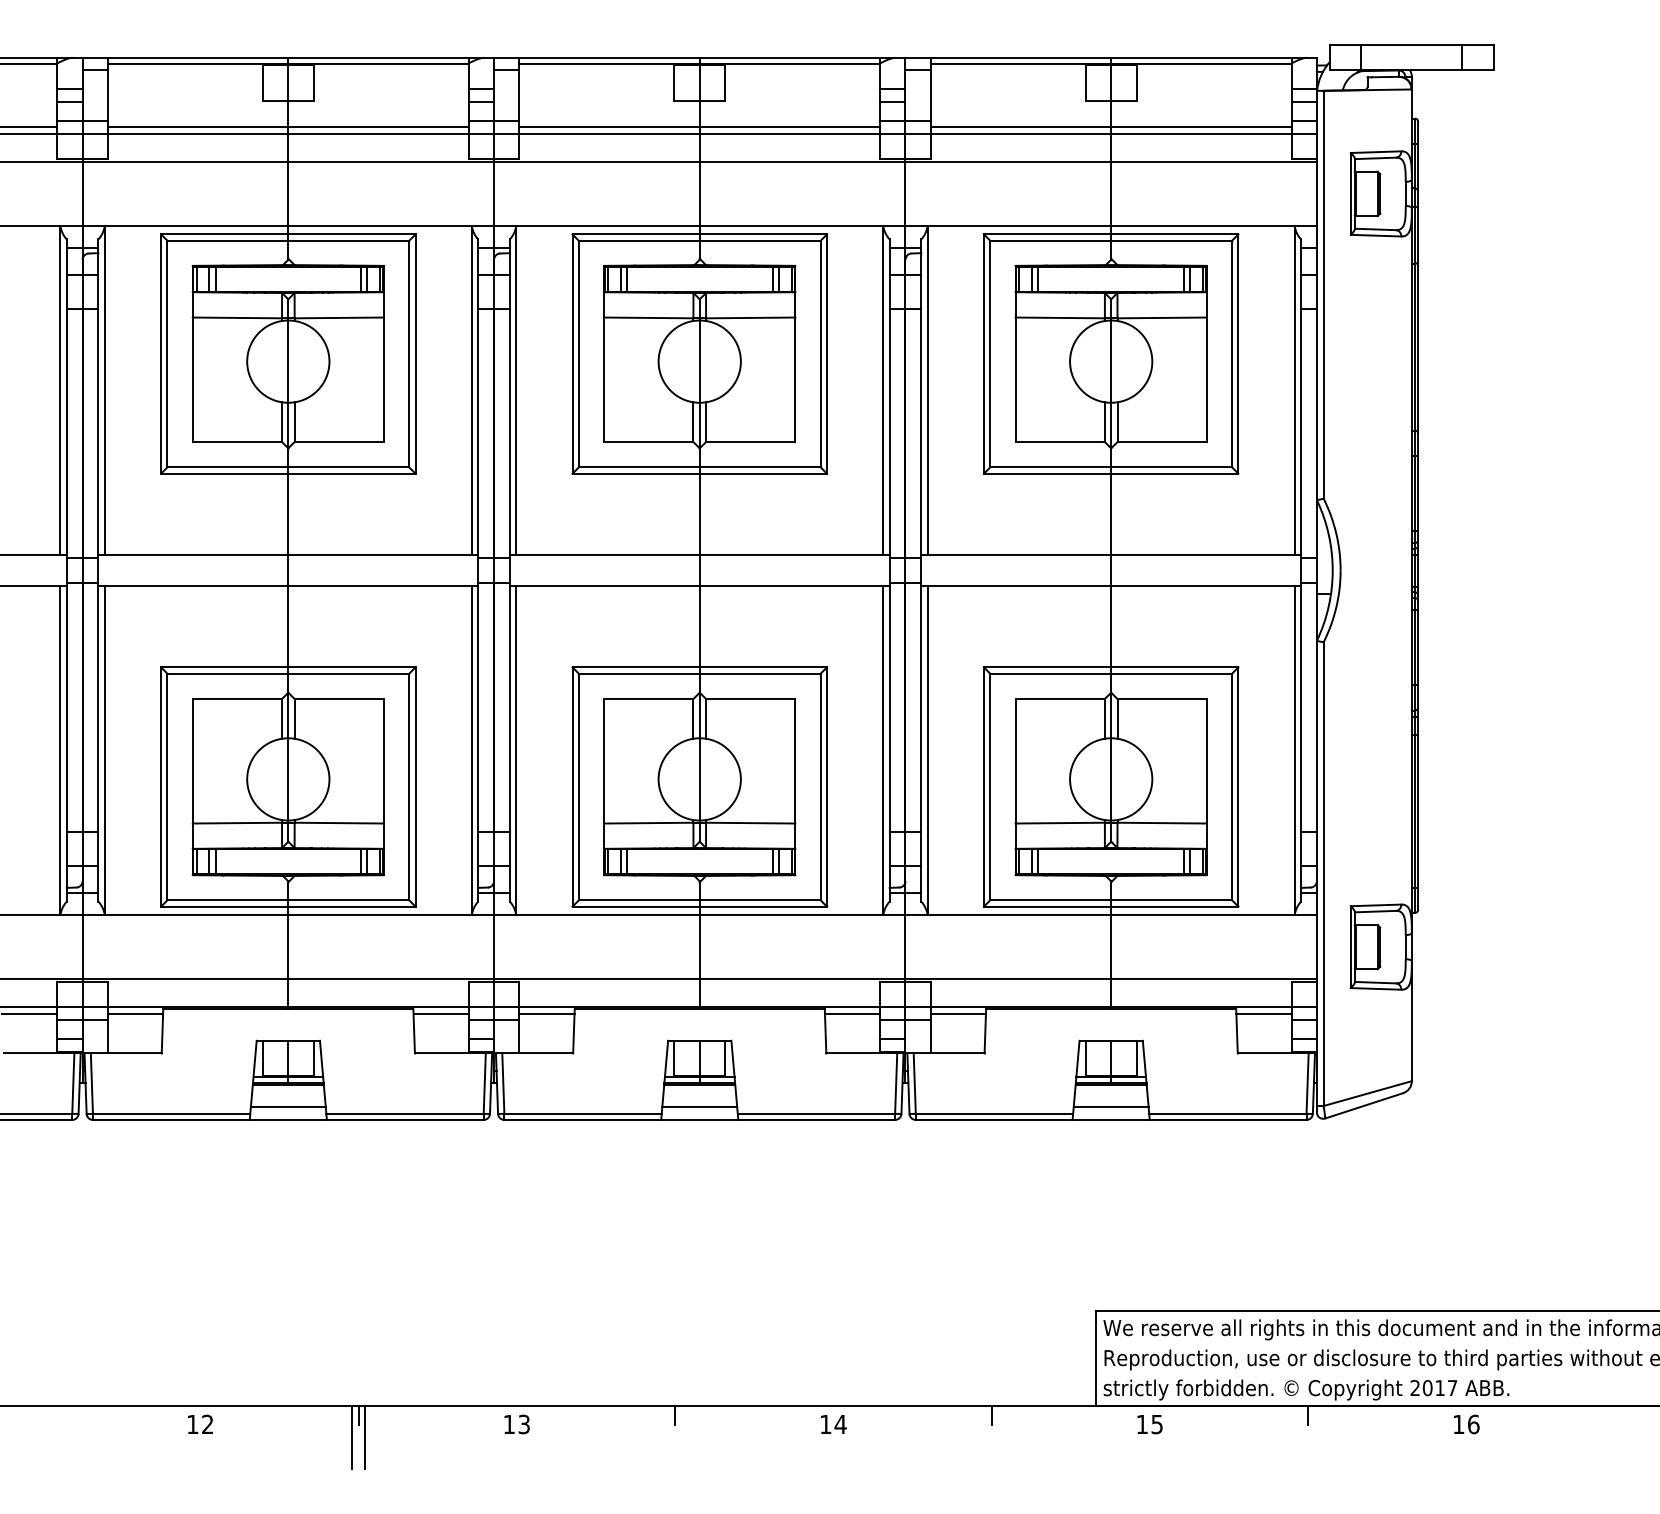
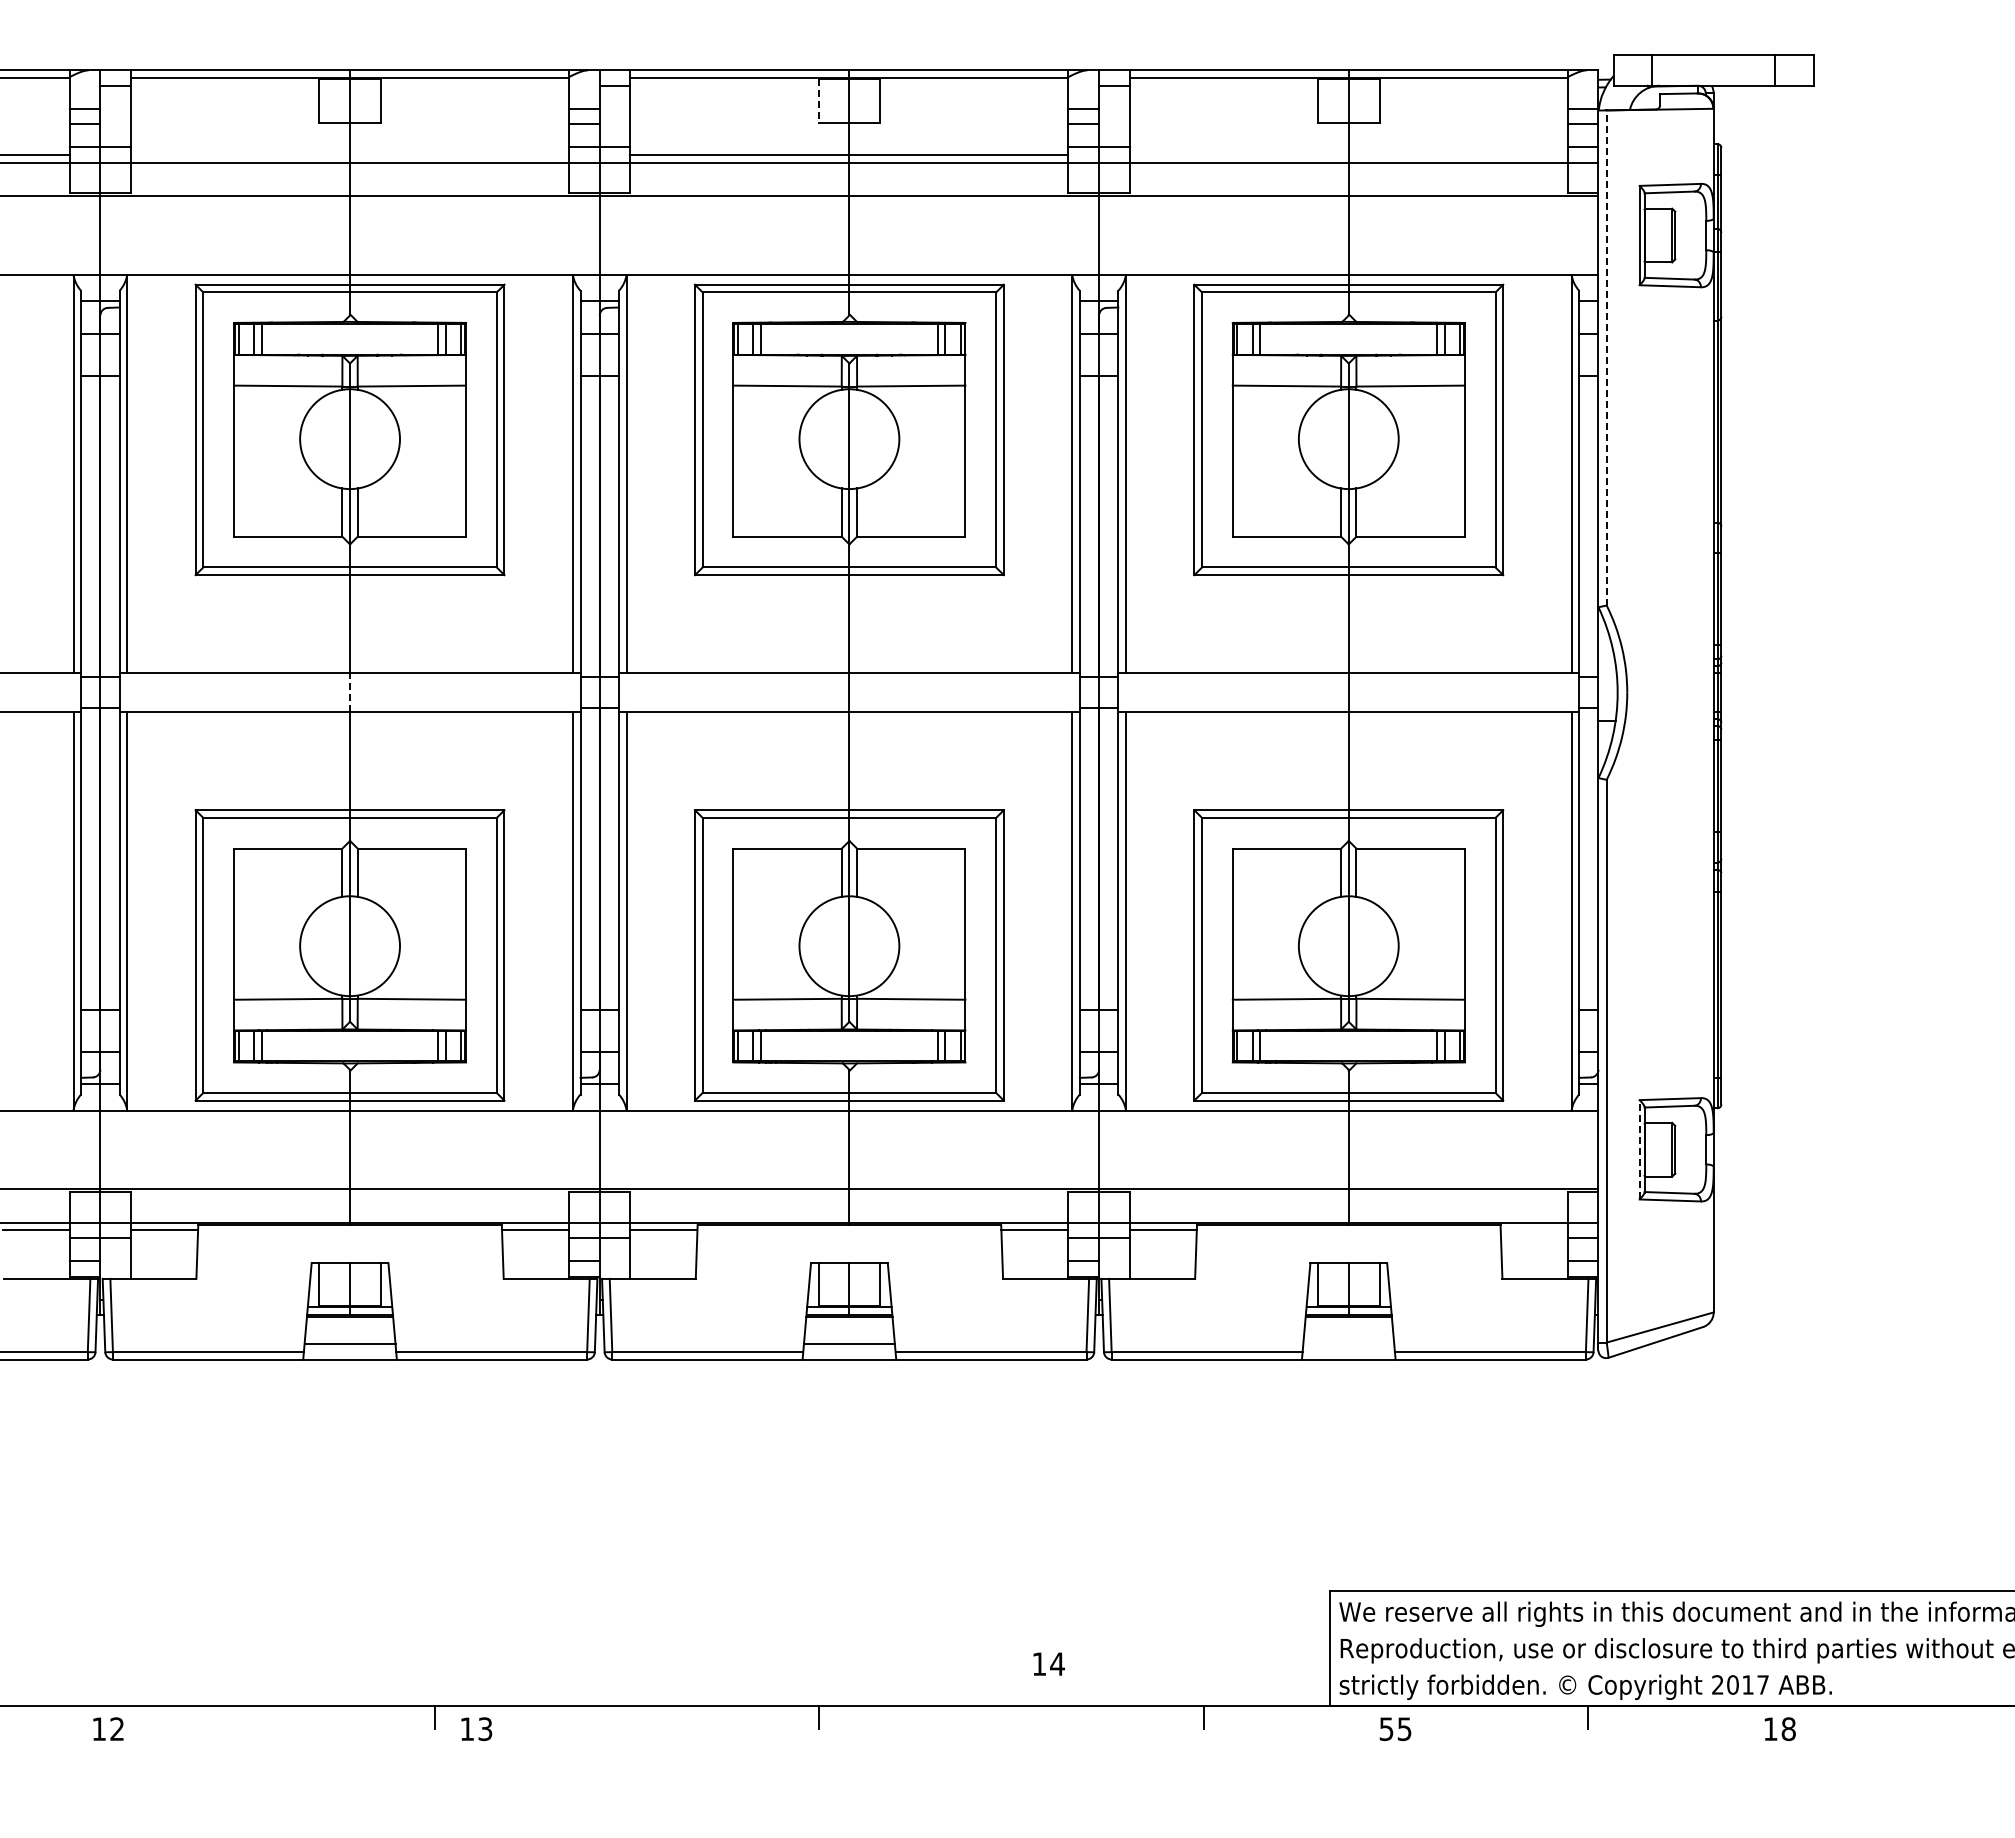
line: (674, 83) -> (818, 101), solid -> dashed
line: (288, 127) -> (350, 154), removed
line: (1110, 127) -> (1348, 154), removed
line: (1323, 294) -> (1606, 357), solid -> dashed
line: (288, 570) -> (350, 692), solid -> dashed
line: (1350, 946) -> (1639, 1149), solid -> dashed
line: (1263, 1013) -> (1533, 1230), removed
line: (1110, 1107) -> (1348, 1344), removed
text: (200, 1423) -> (108, 1728), moved
text: (833, 1423) -> (1048, 1663), moved
text: (1473, 1423) -> (1788, 1728), 16 -> 18
text: (516, 1424) -> (476, 1729), moved
text: (1142, 1424) -> (1386, 1729), 15 -> 55
line: (352, 1437) -> (427, 1744), removed
line: (365, 1437) -> (443, 1744), removed

